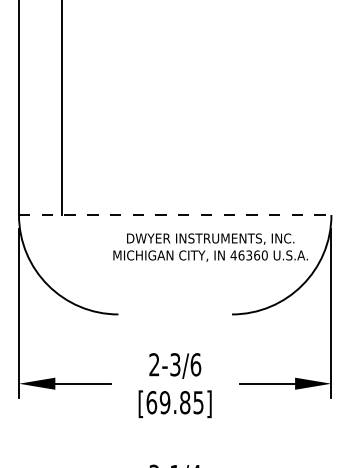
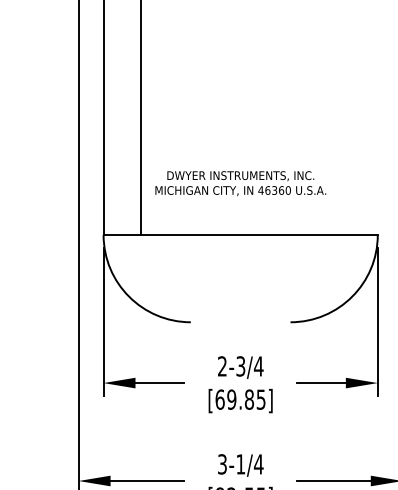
line: (176, 215) -> (241, 235), dashed -> solid
text: (210, 247) -> (240, 183), moved
text: (195, 364) -> (258, 366), 2-3/6 -> 2-3/4

